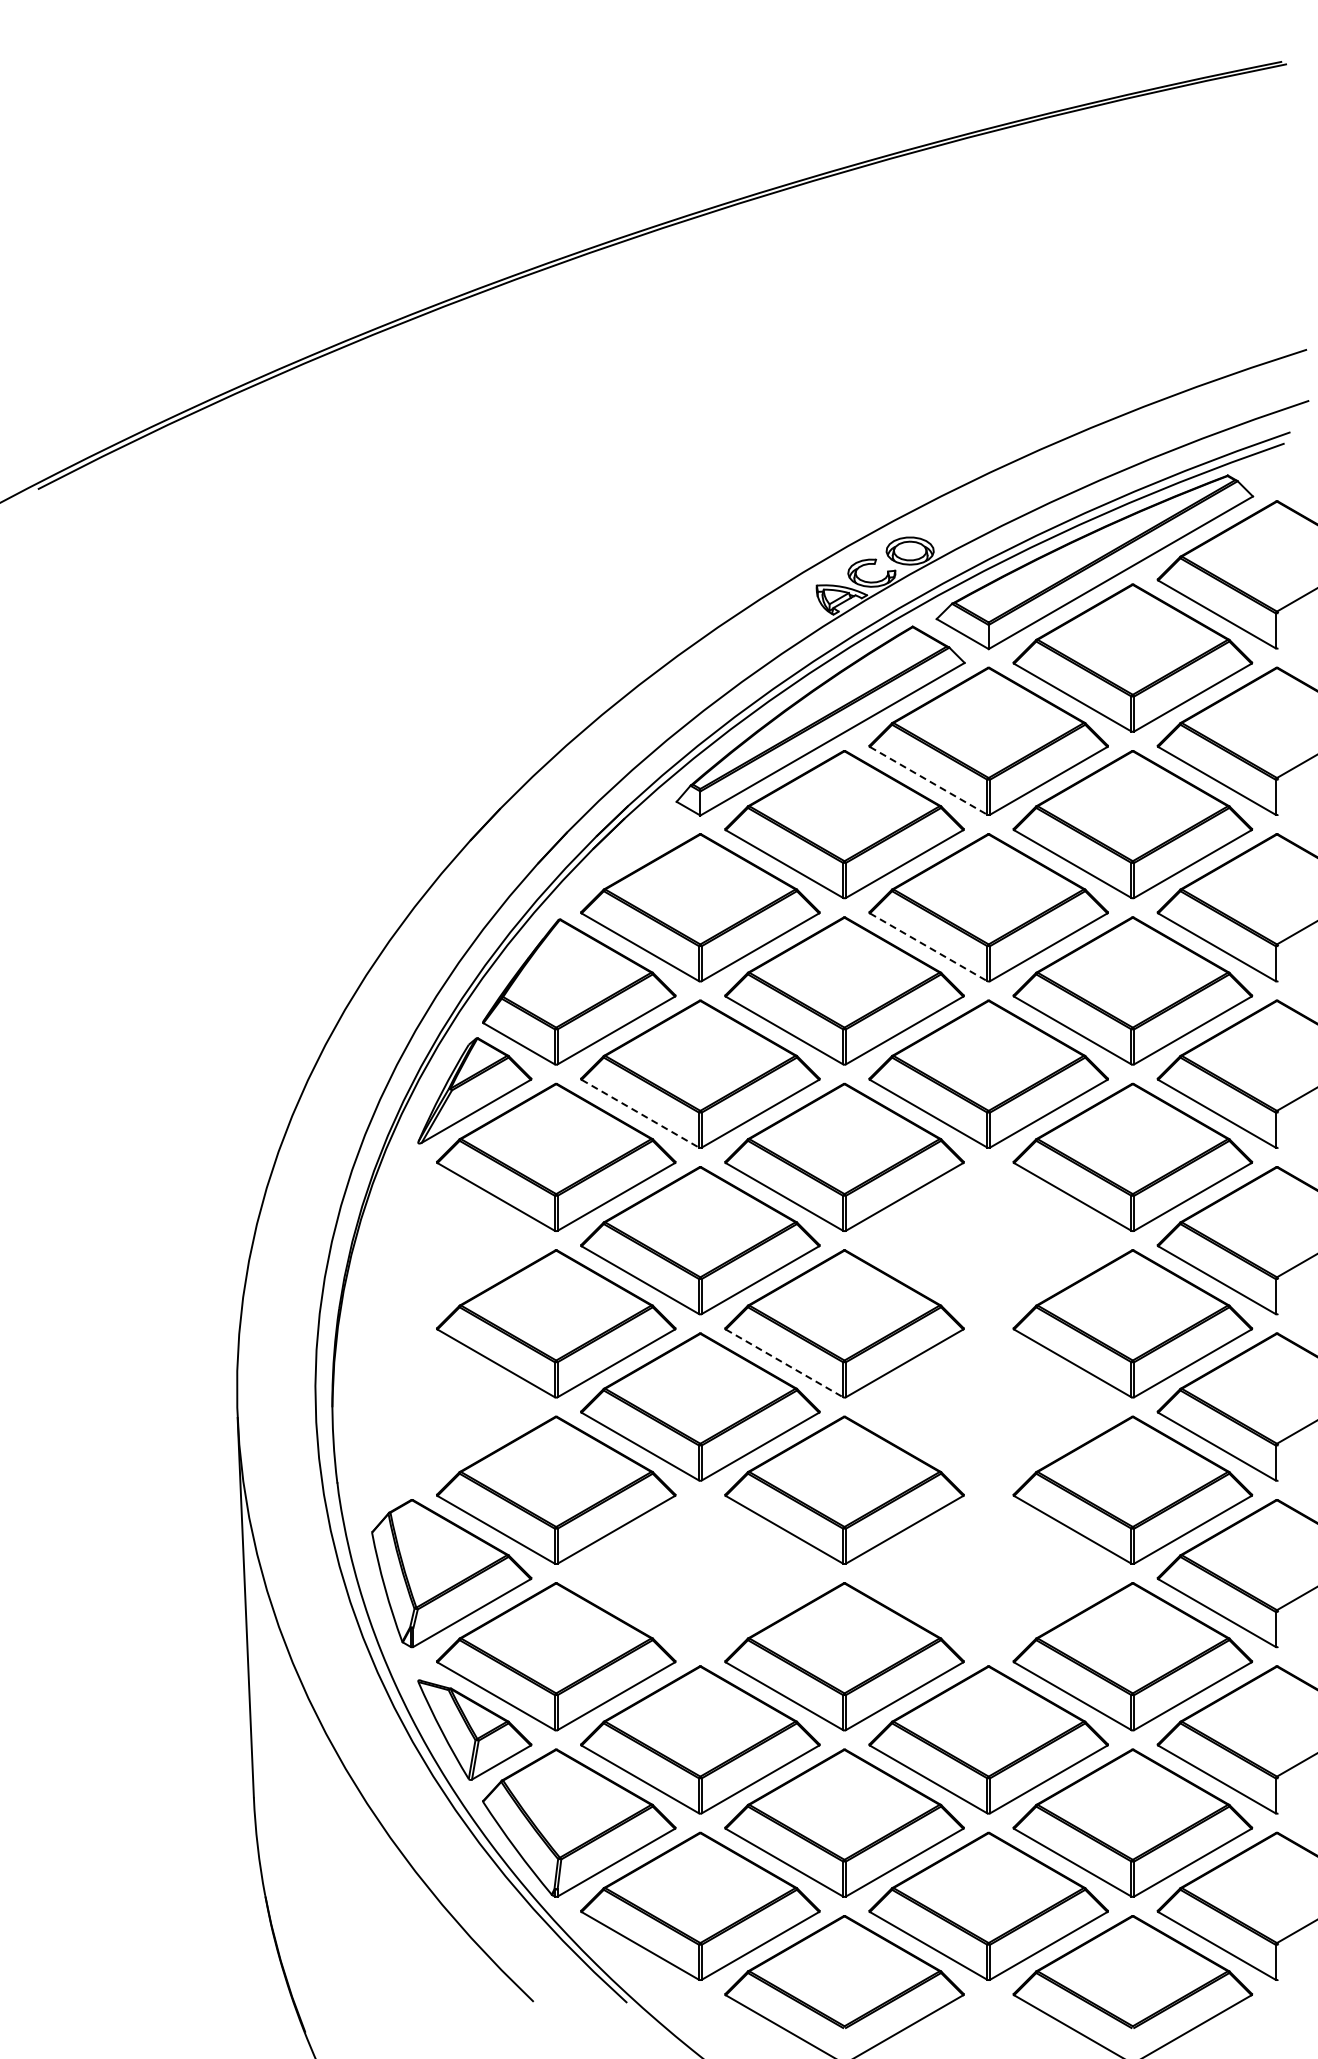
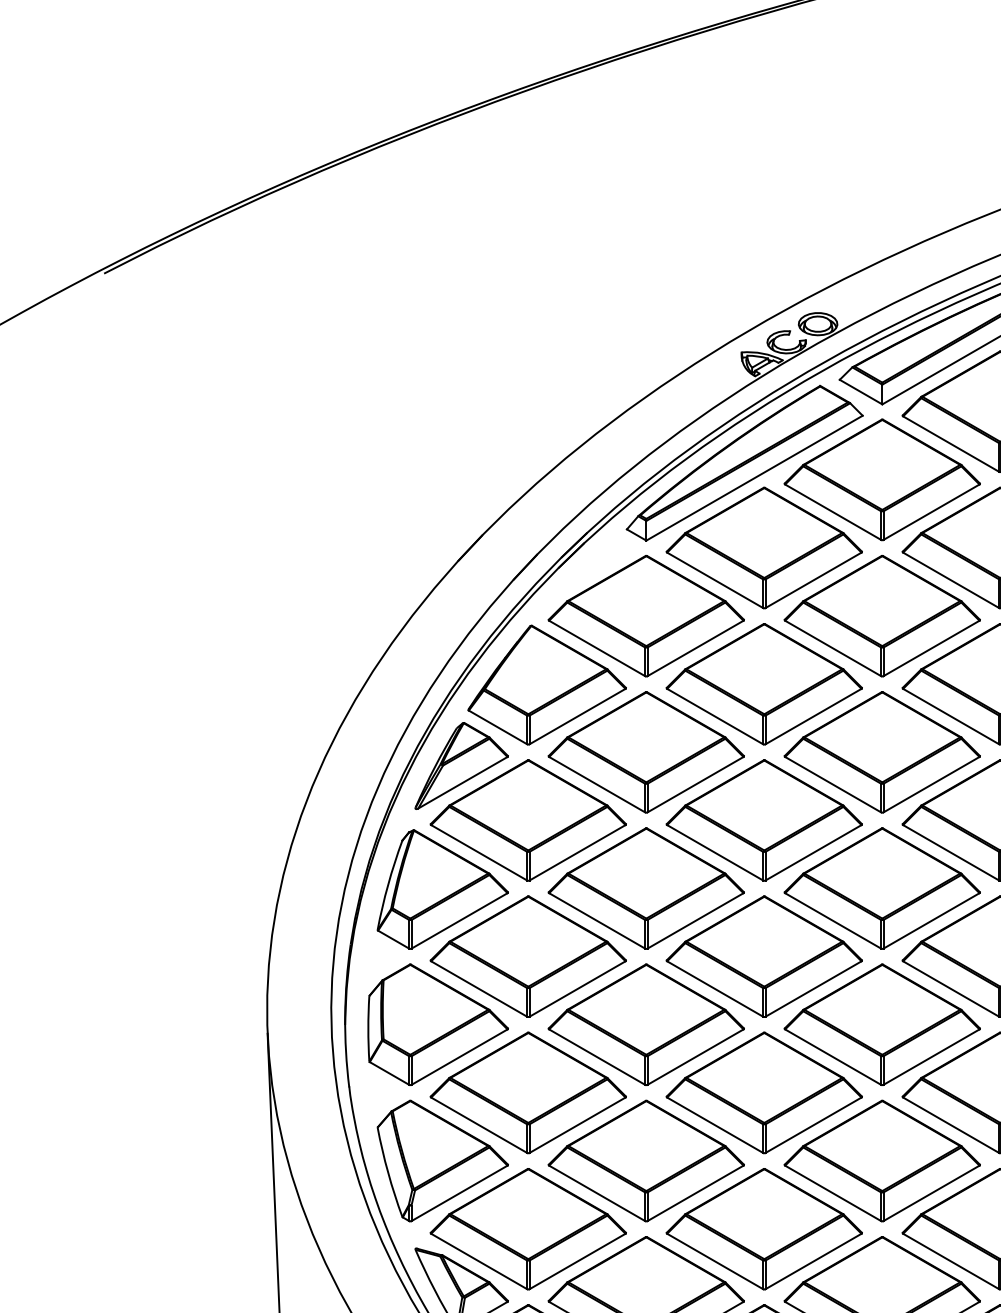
line: (928, 780) -> (833, 511), dashed -> solid
line: (928, 947) -> (833, 648), dashed -> solid
line: (640, 1113) -> (597, 784), dashed -> solid
part: (988, 1240) -> (882, 888), added
part: (451, 1241) -> (442, 889), added
line: (784, 1363) -> (715, 989), dashed -> solid
part: (445, 1406) -> (437, 1024), added
part: (988, 1406) -> (882, 1024), added
part: (700, 1573) -> (646, 1161), added
part: (988, 1573) -> (882, 1161), added

